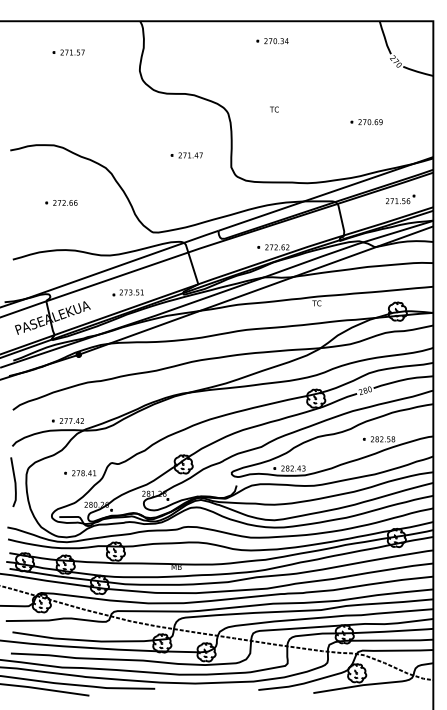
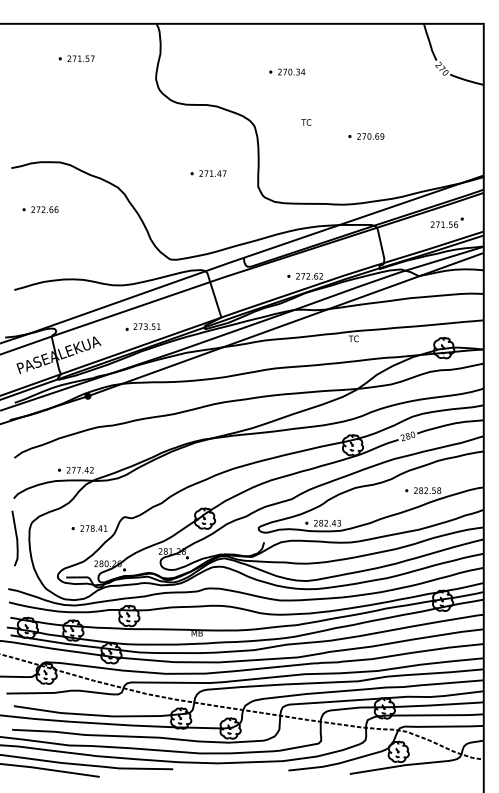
part: (272, 40) -> (287, 71), moved
part: (366, 122) -> (366, 136), moved
part: (61, 202) -> (40, 209), moved

